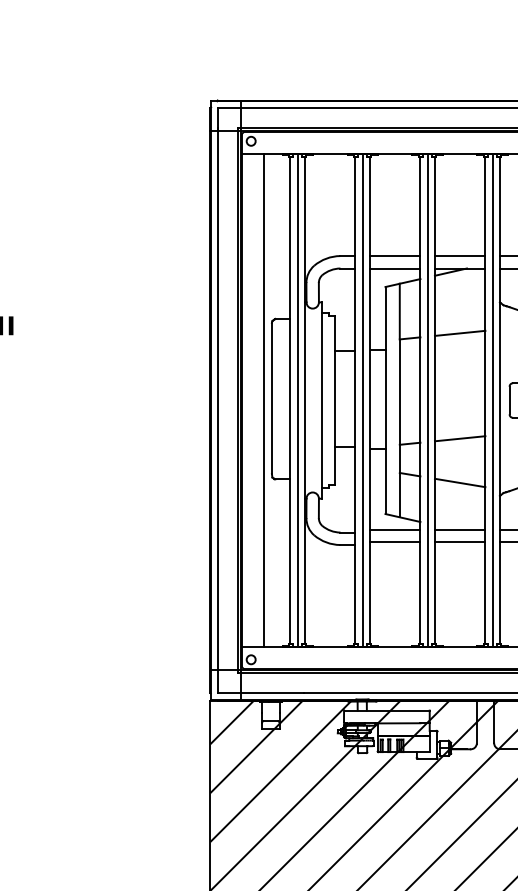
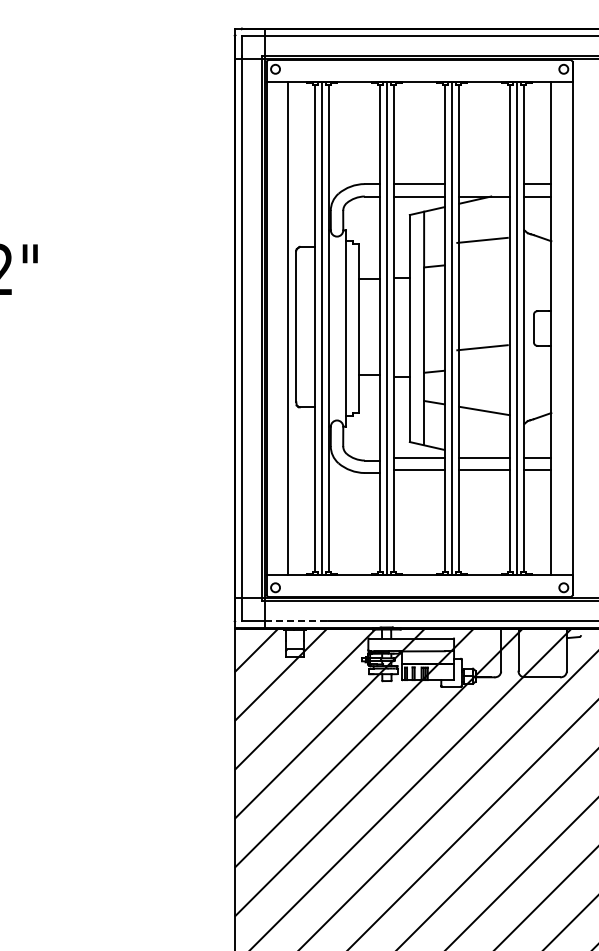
line: (460, 256) -> (484, 184), removed
line: (460, 332) -> (482, 239), moved
line: (460, 438) -> (482, 347), moved
line: (273, 693) -> (297, 621), solid -> dashed

